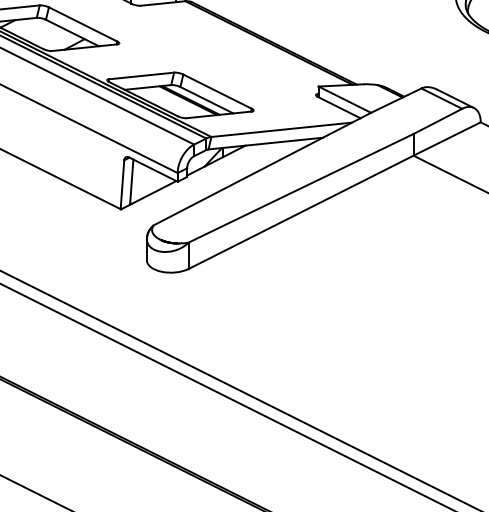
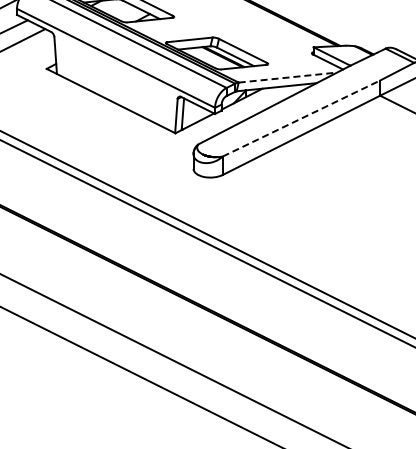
line: (282, 129) -> (288, 77), solid -> dashed
line: (301, 188) -> (301, 118), solid -> dashed

